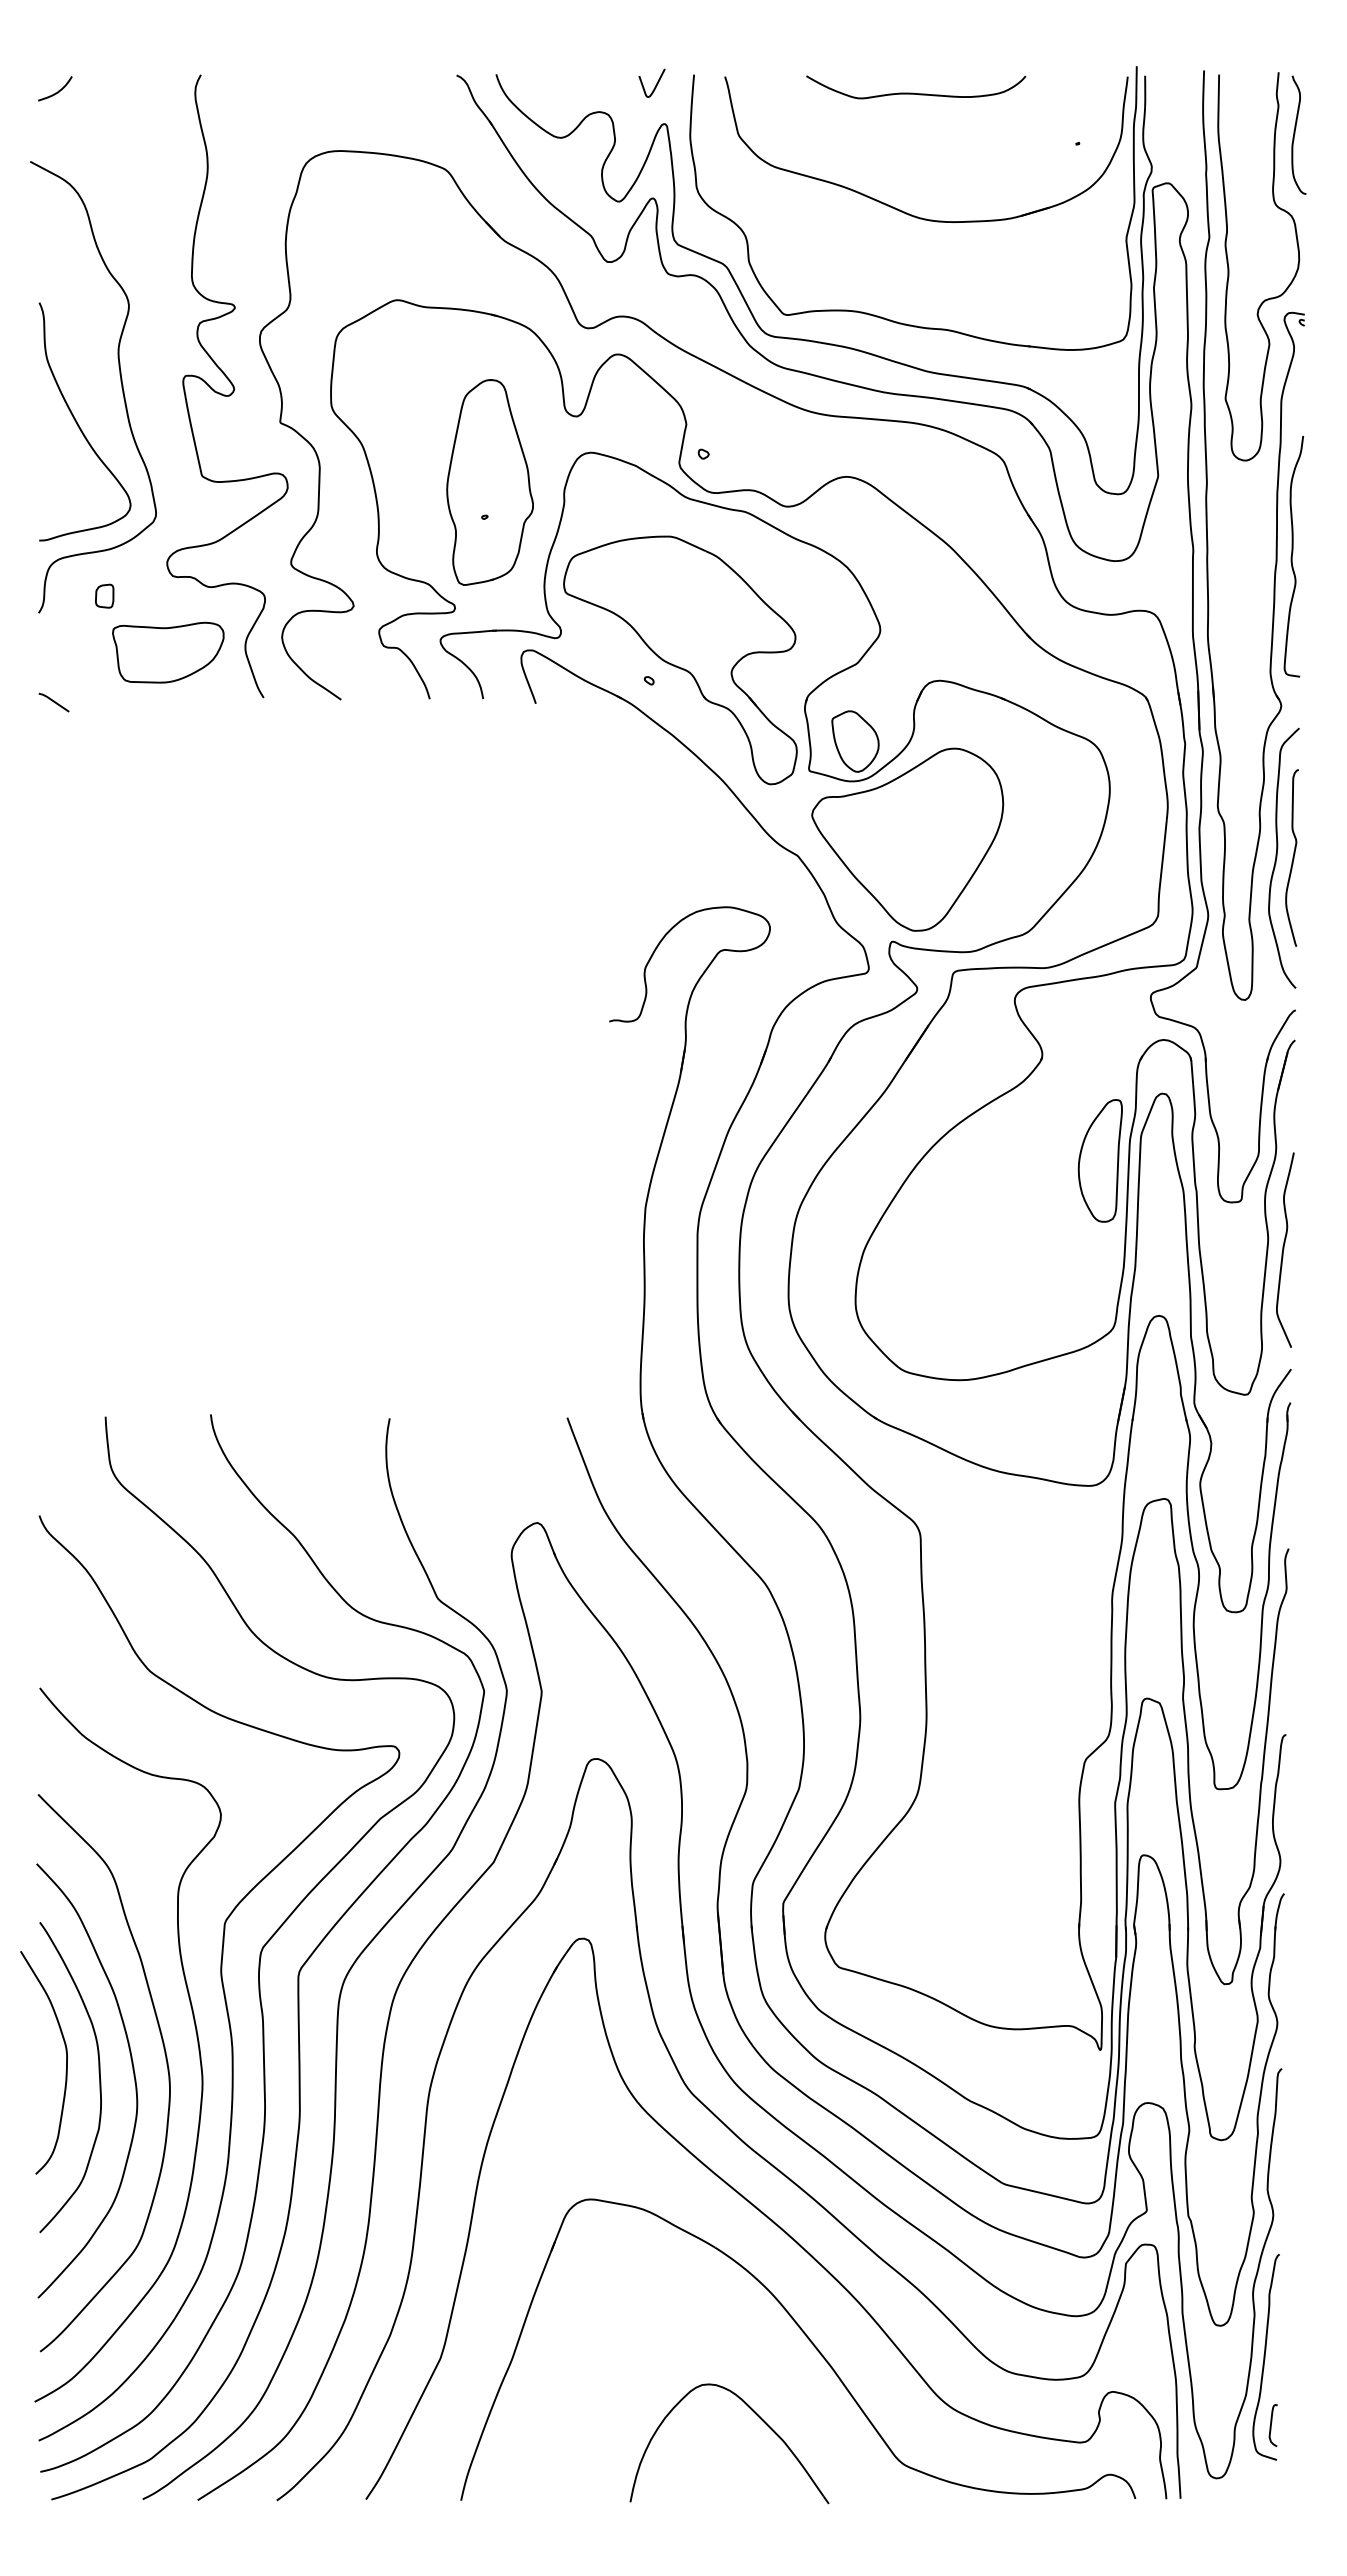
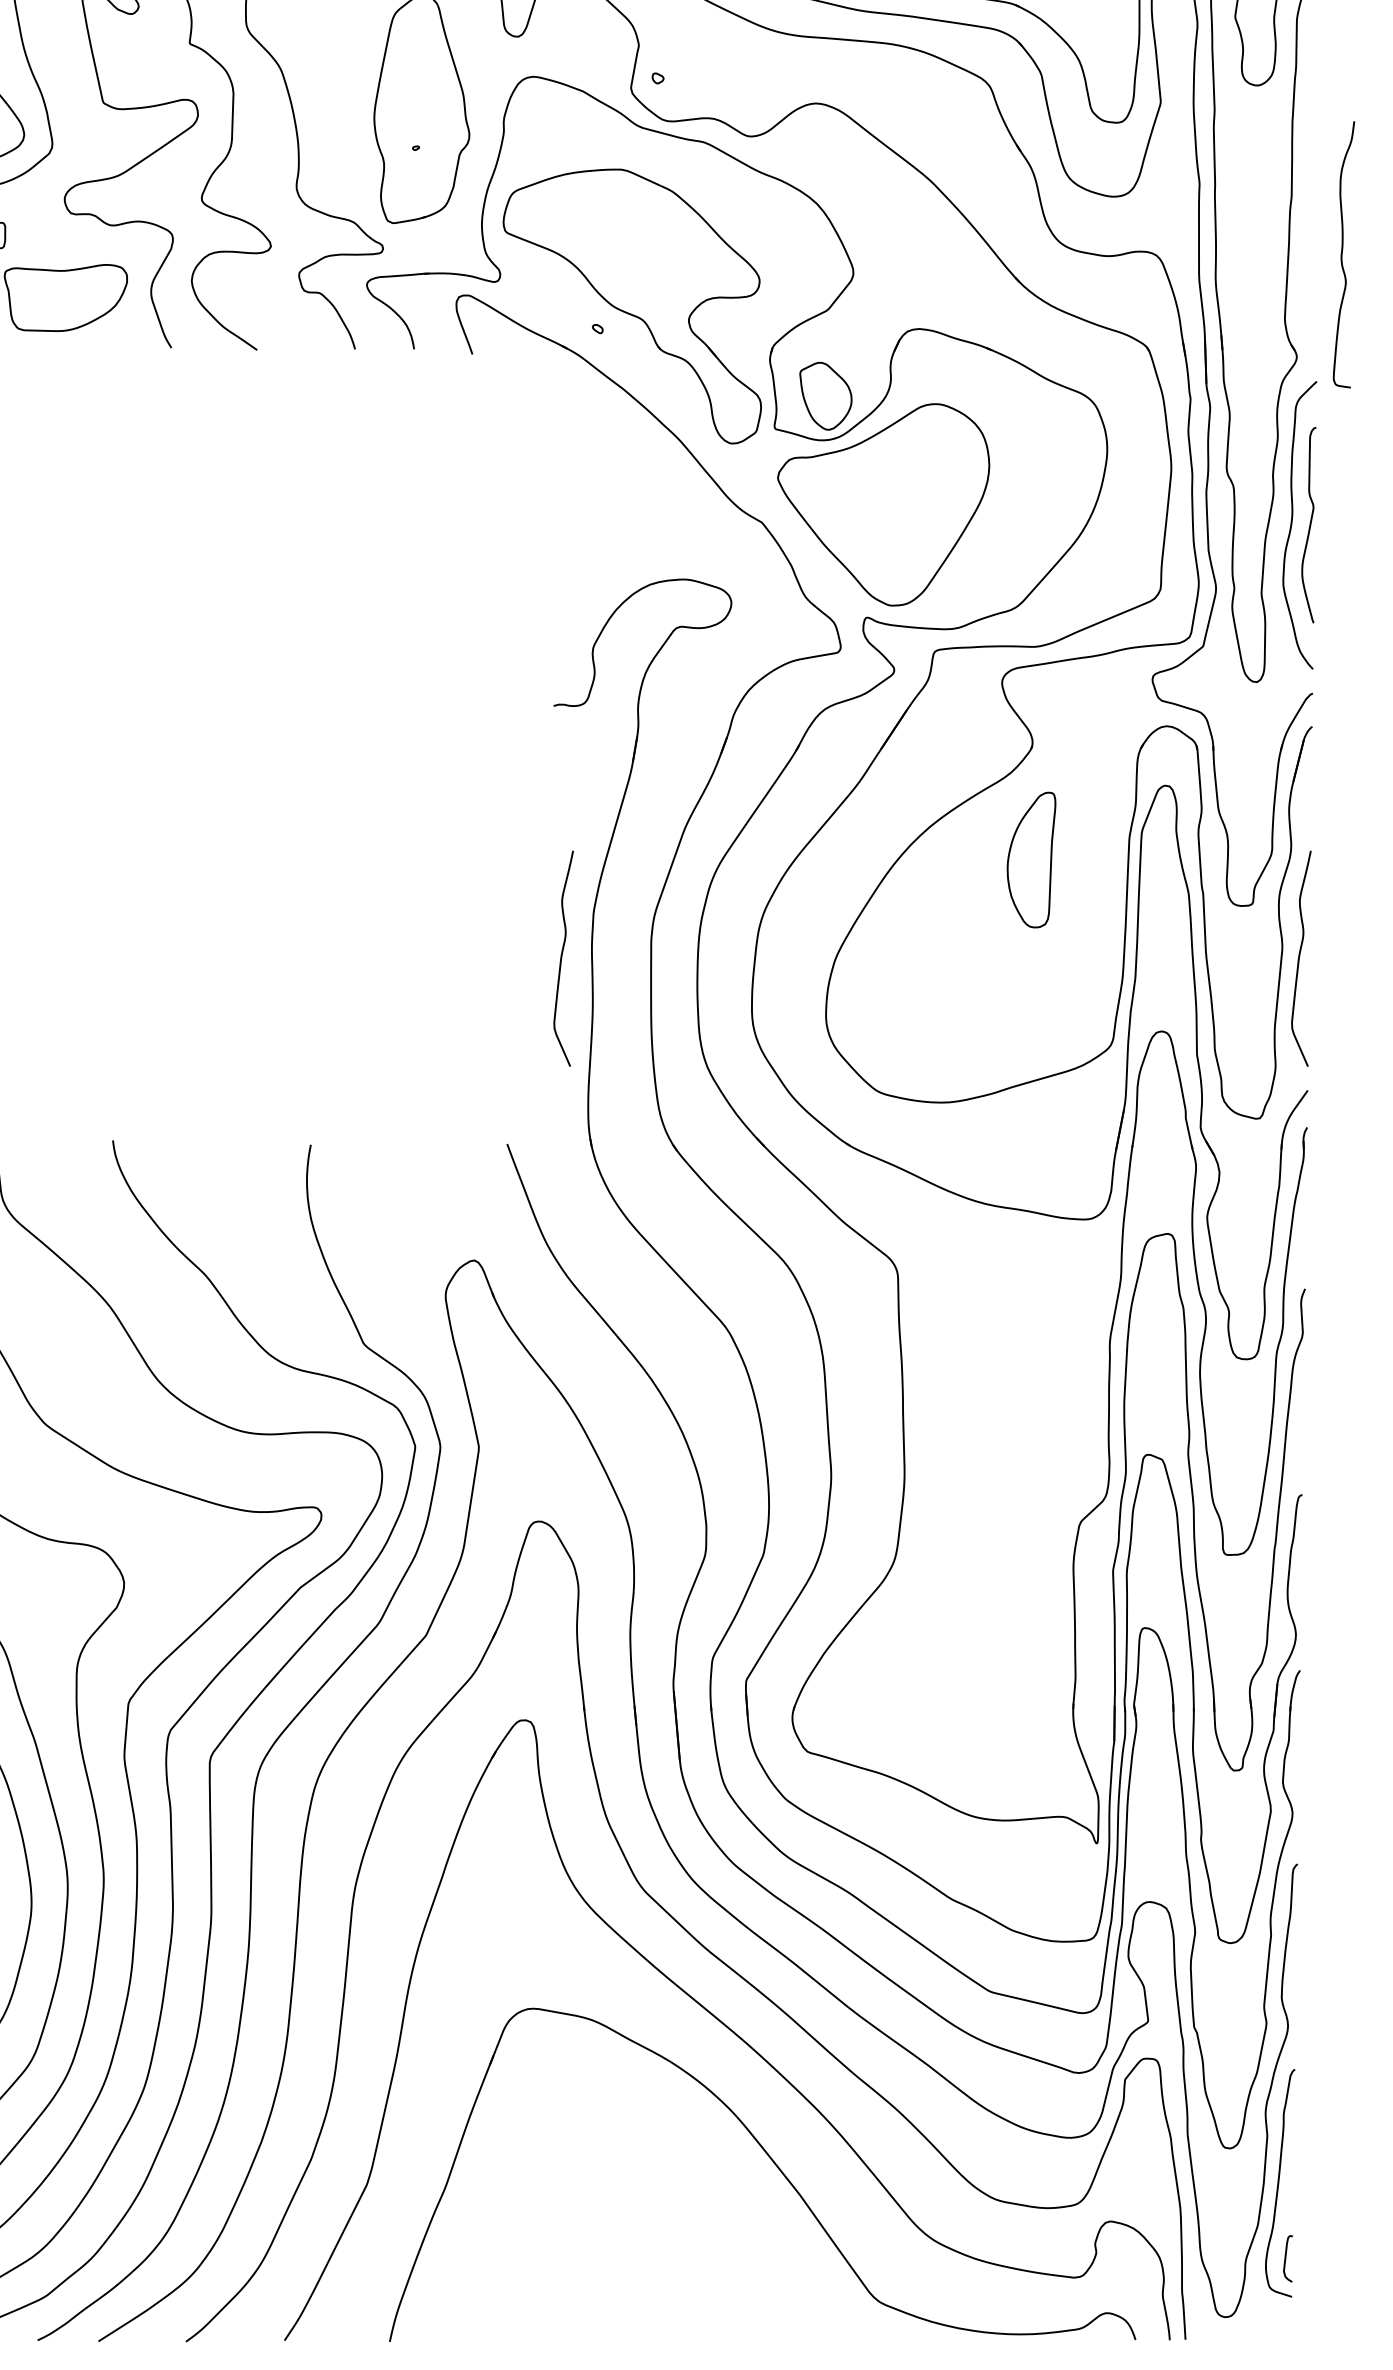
curve: (1292, 556) -> (1342, 254), moved
part: (1099, 1160) -> (1030, 859), moved
curve: (617, 1249) -> (562, 958), added
part: (756, 2415) -> (716, 2247), removed

